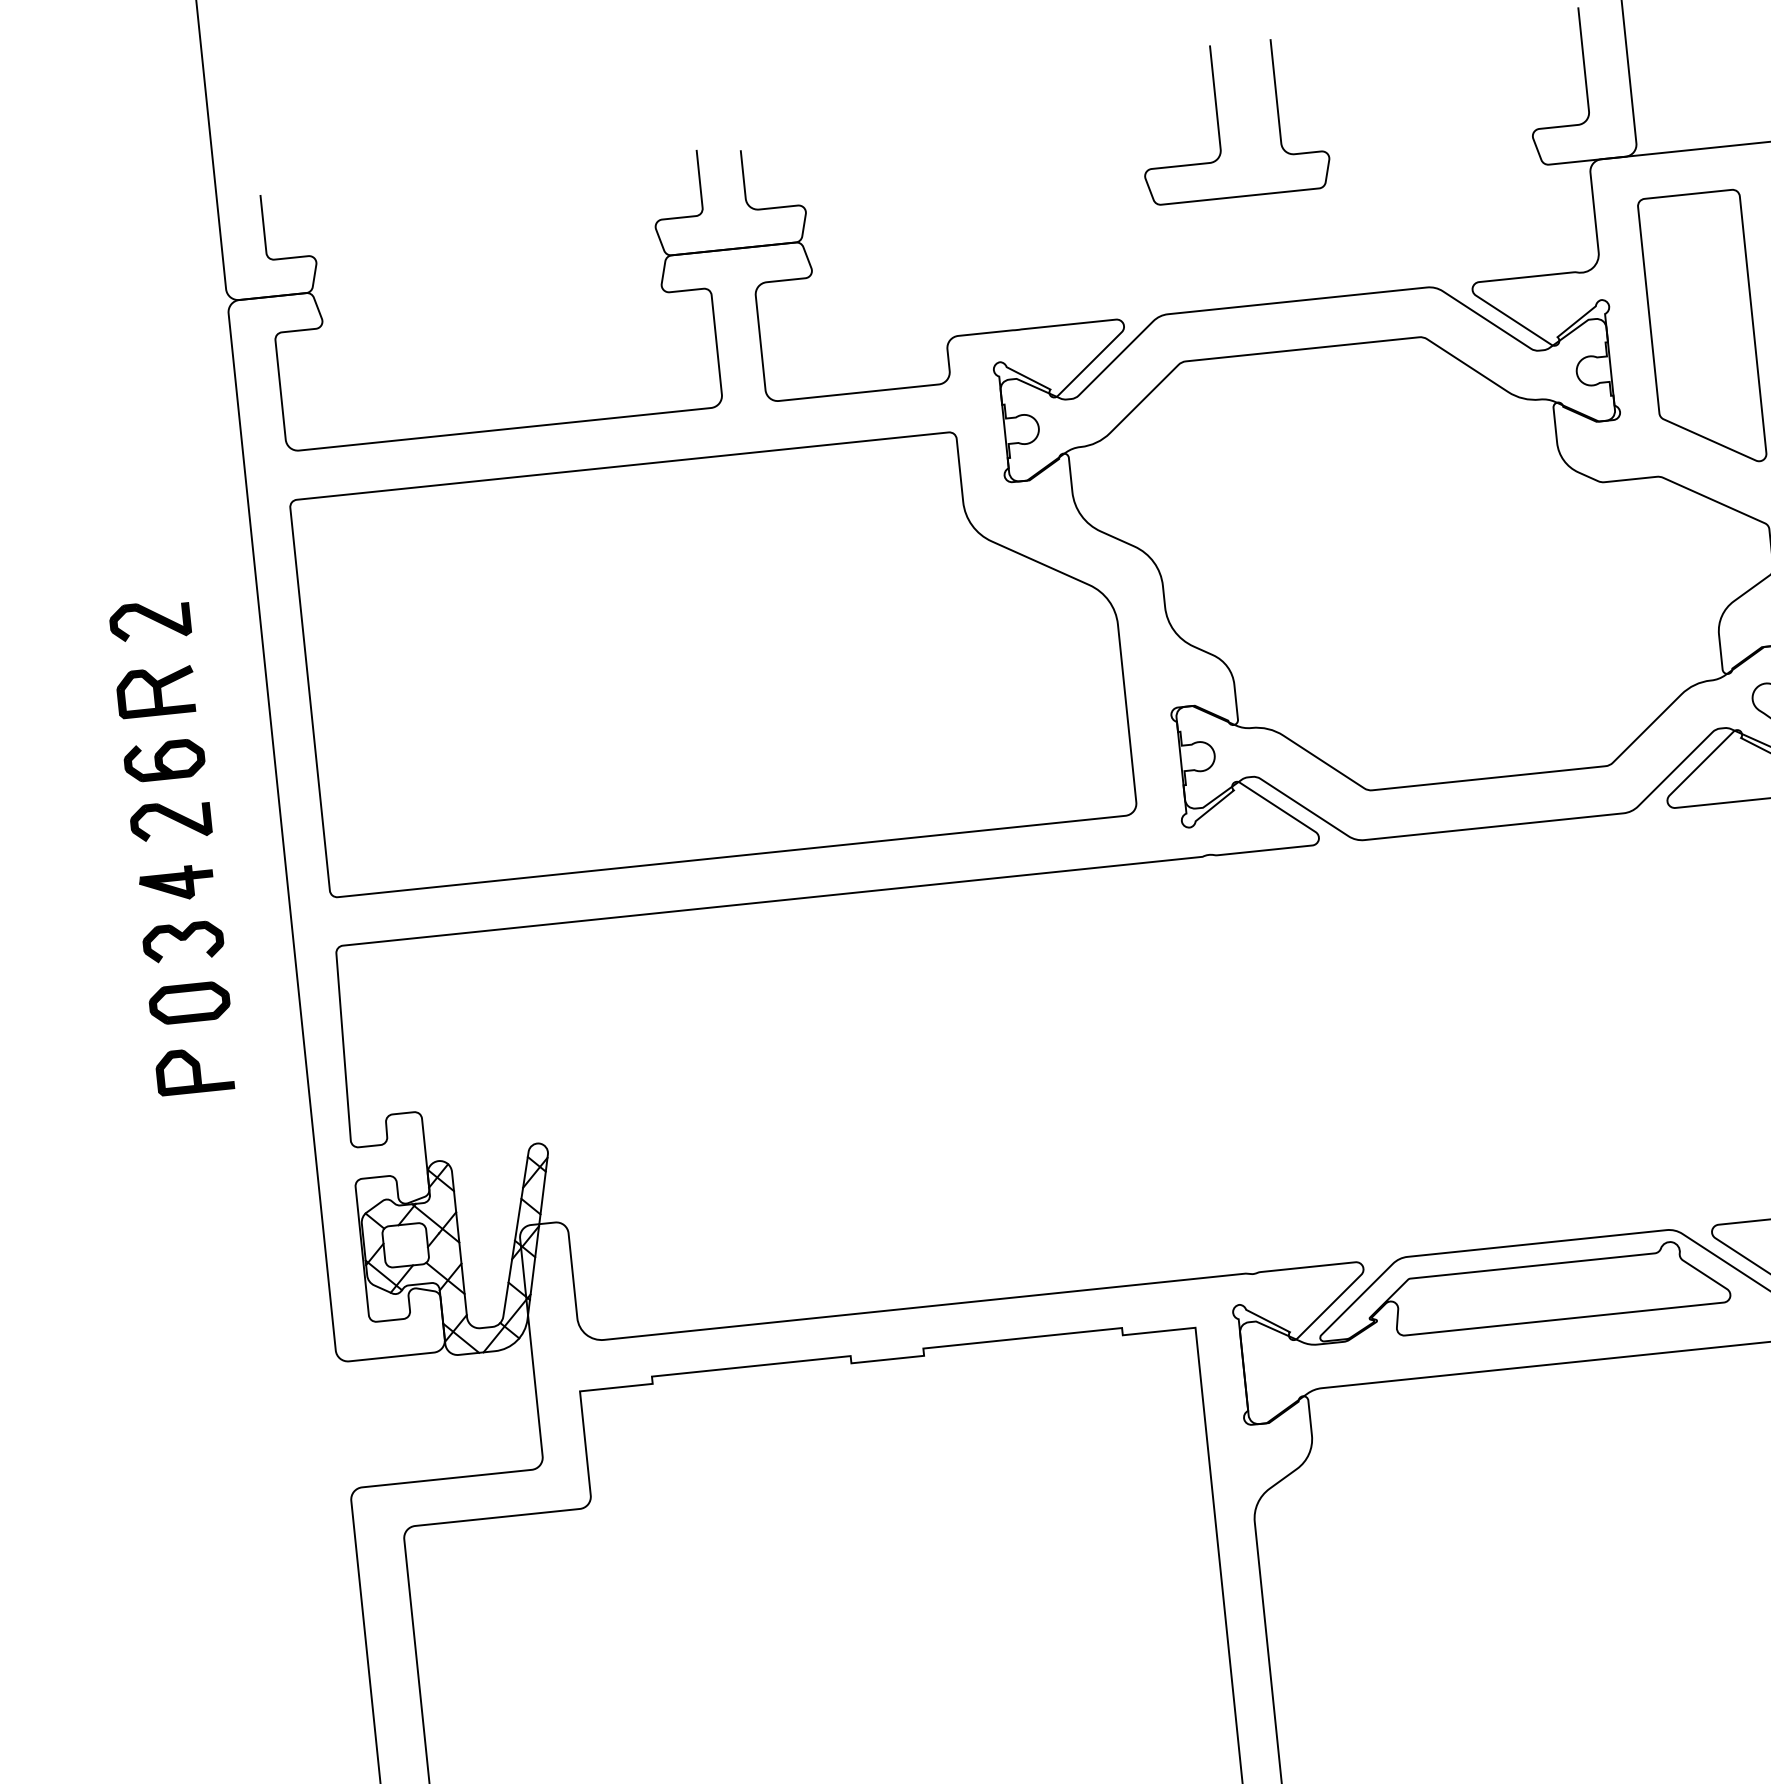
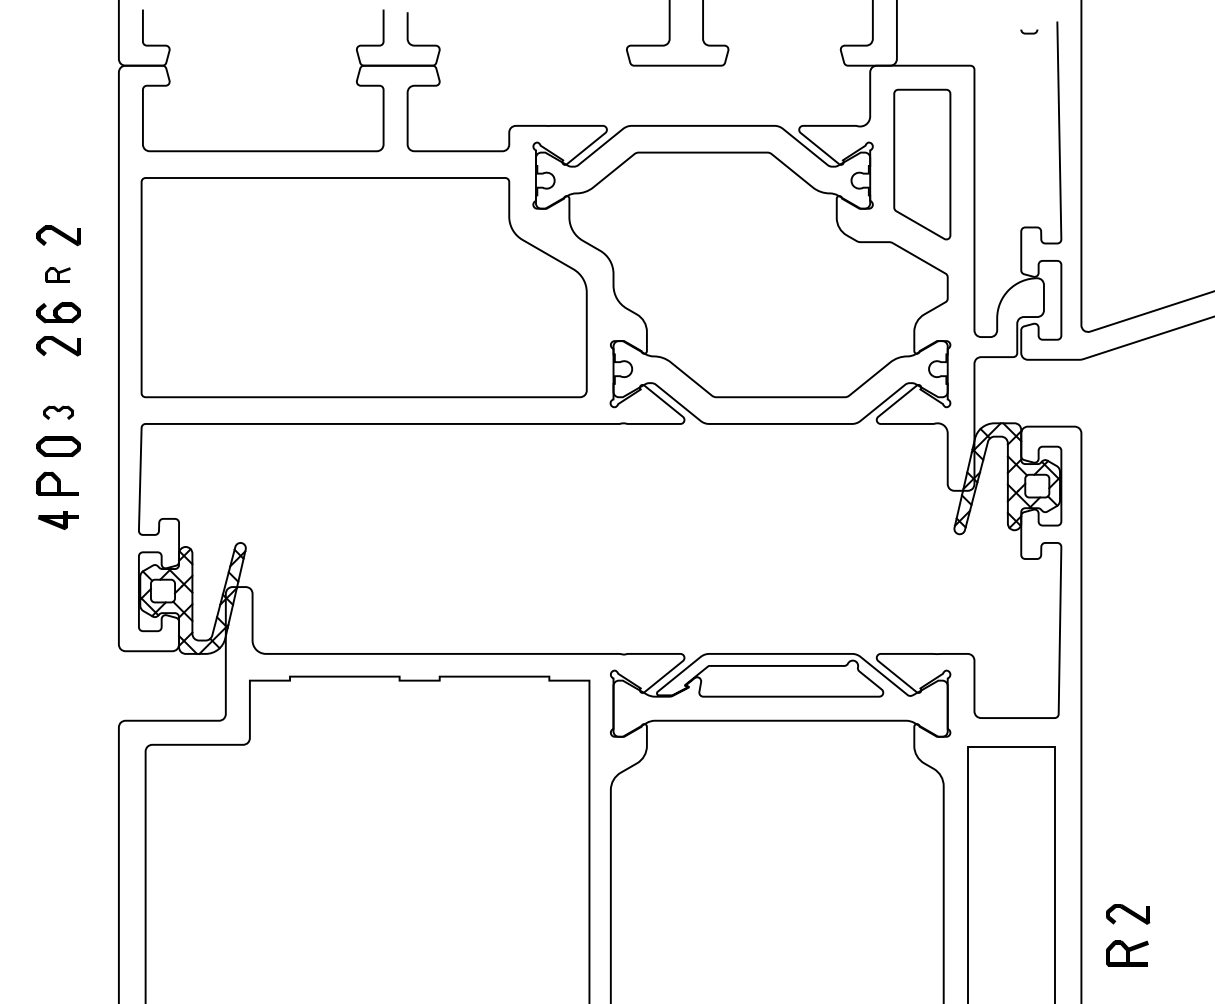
part: (155, 691) -> (57, 274), size x0.6
part: (176, 883) -> (58, 520), moved
part: (182, 941) -> (58, 412), size x0.7

